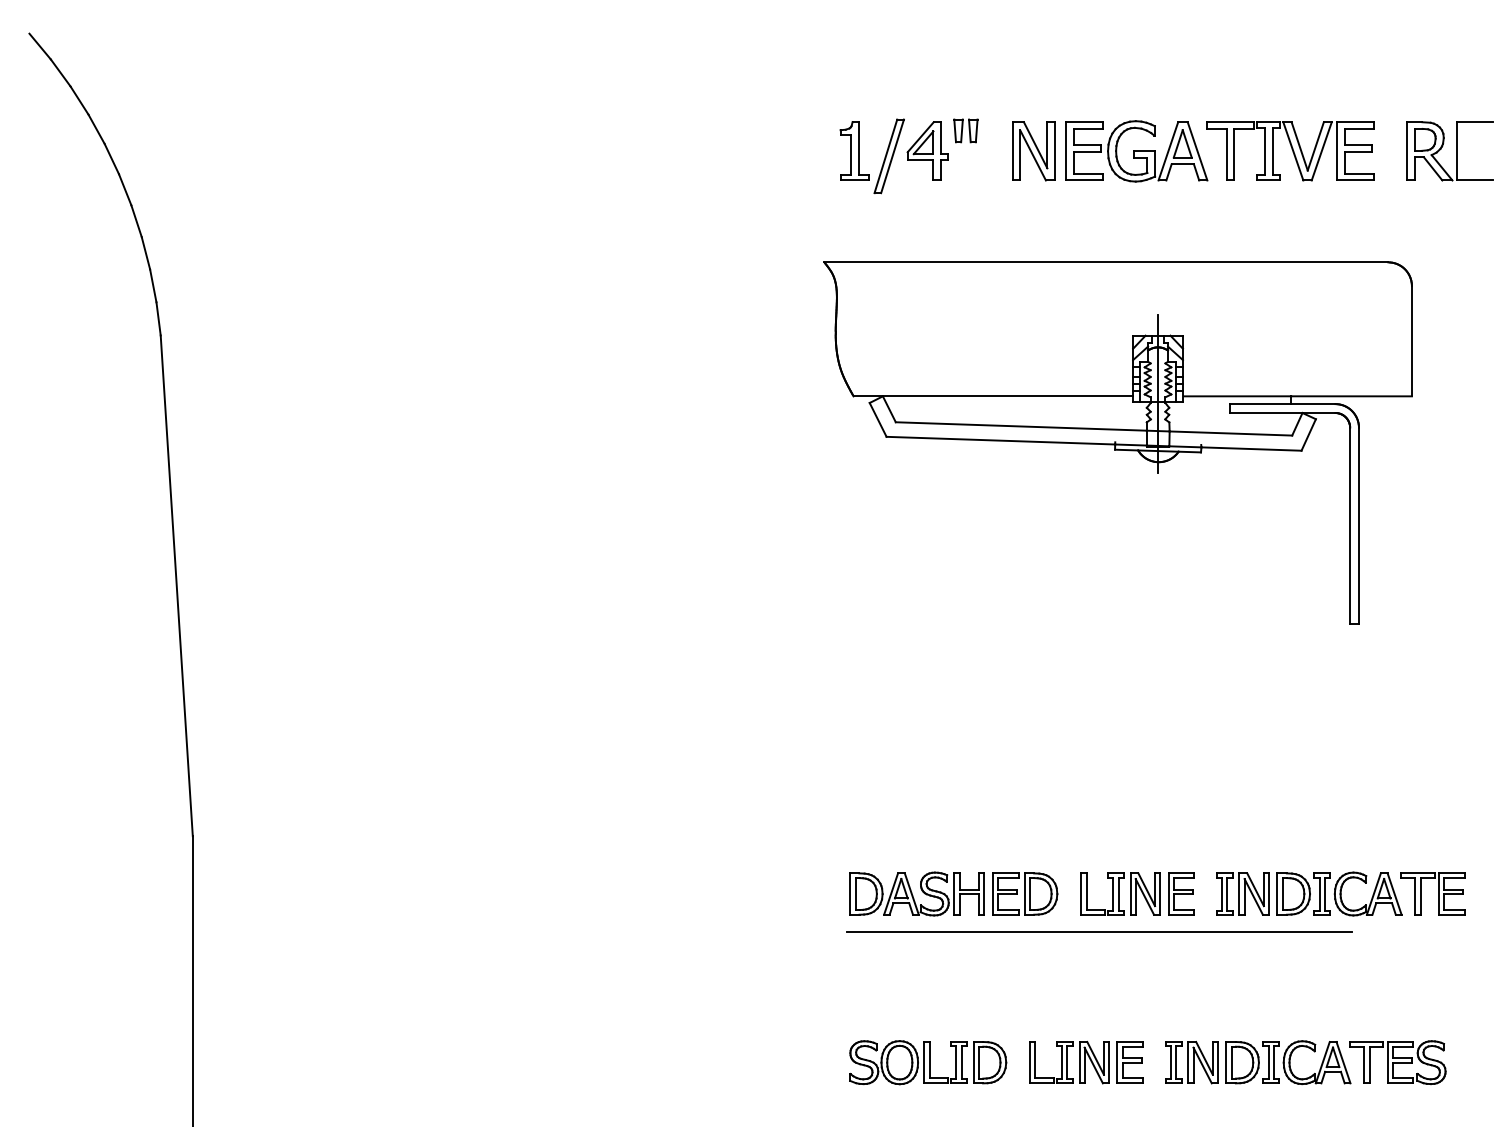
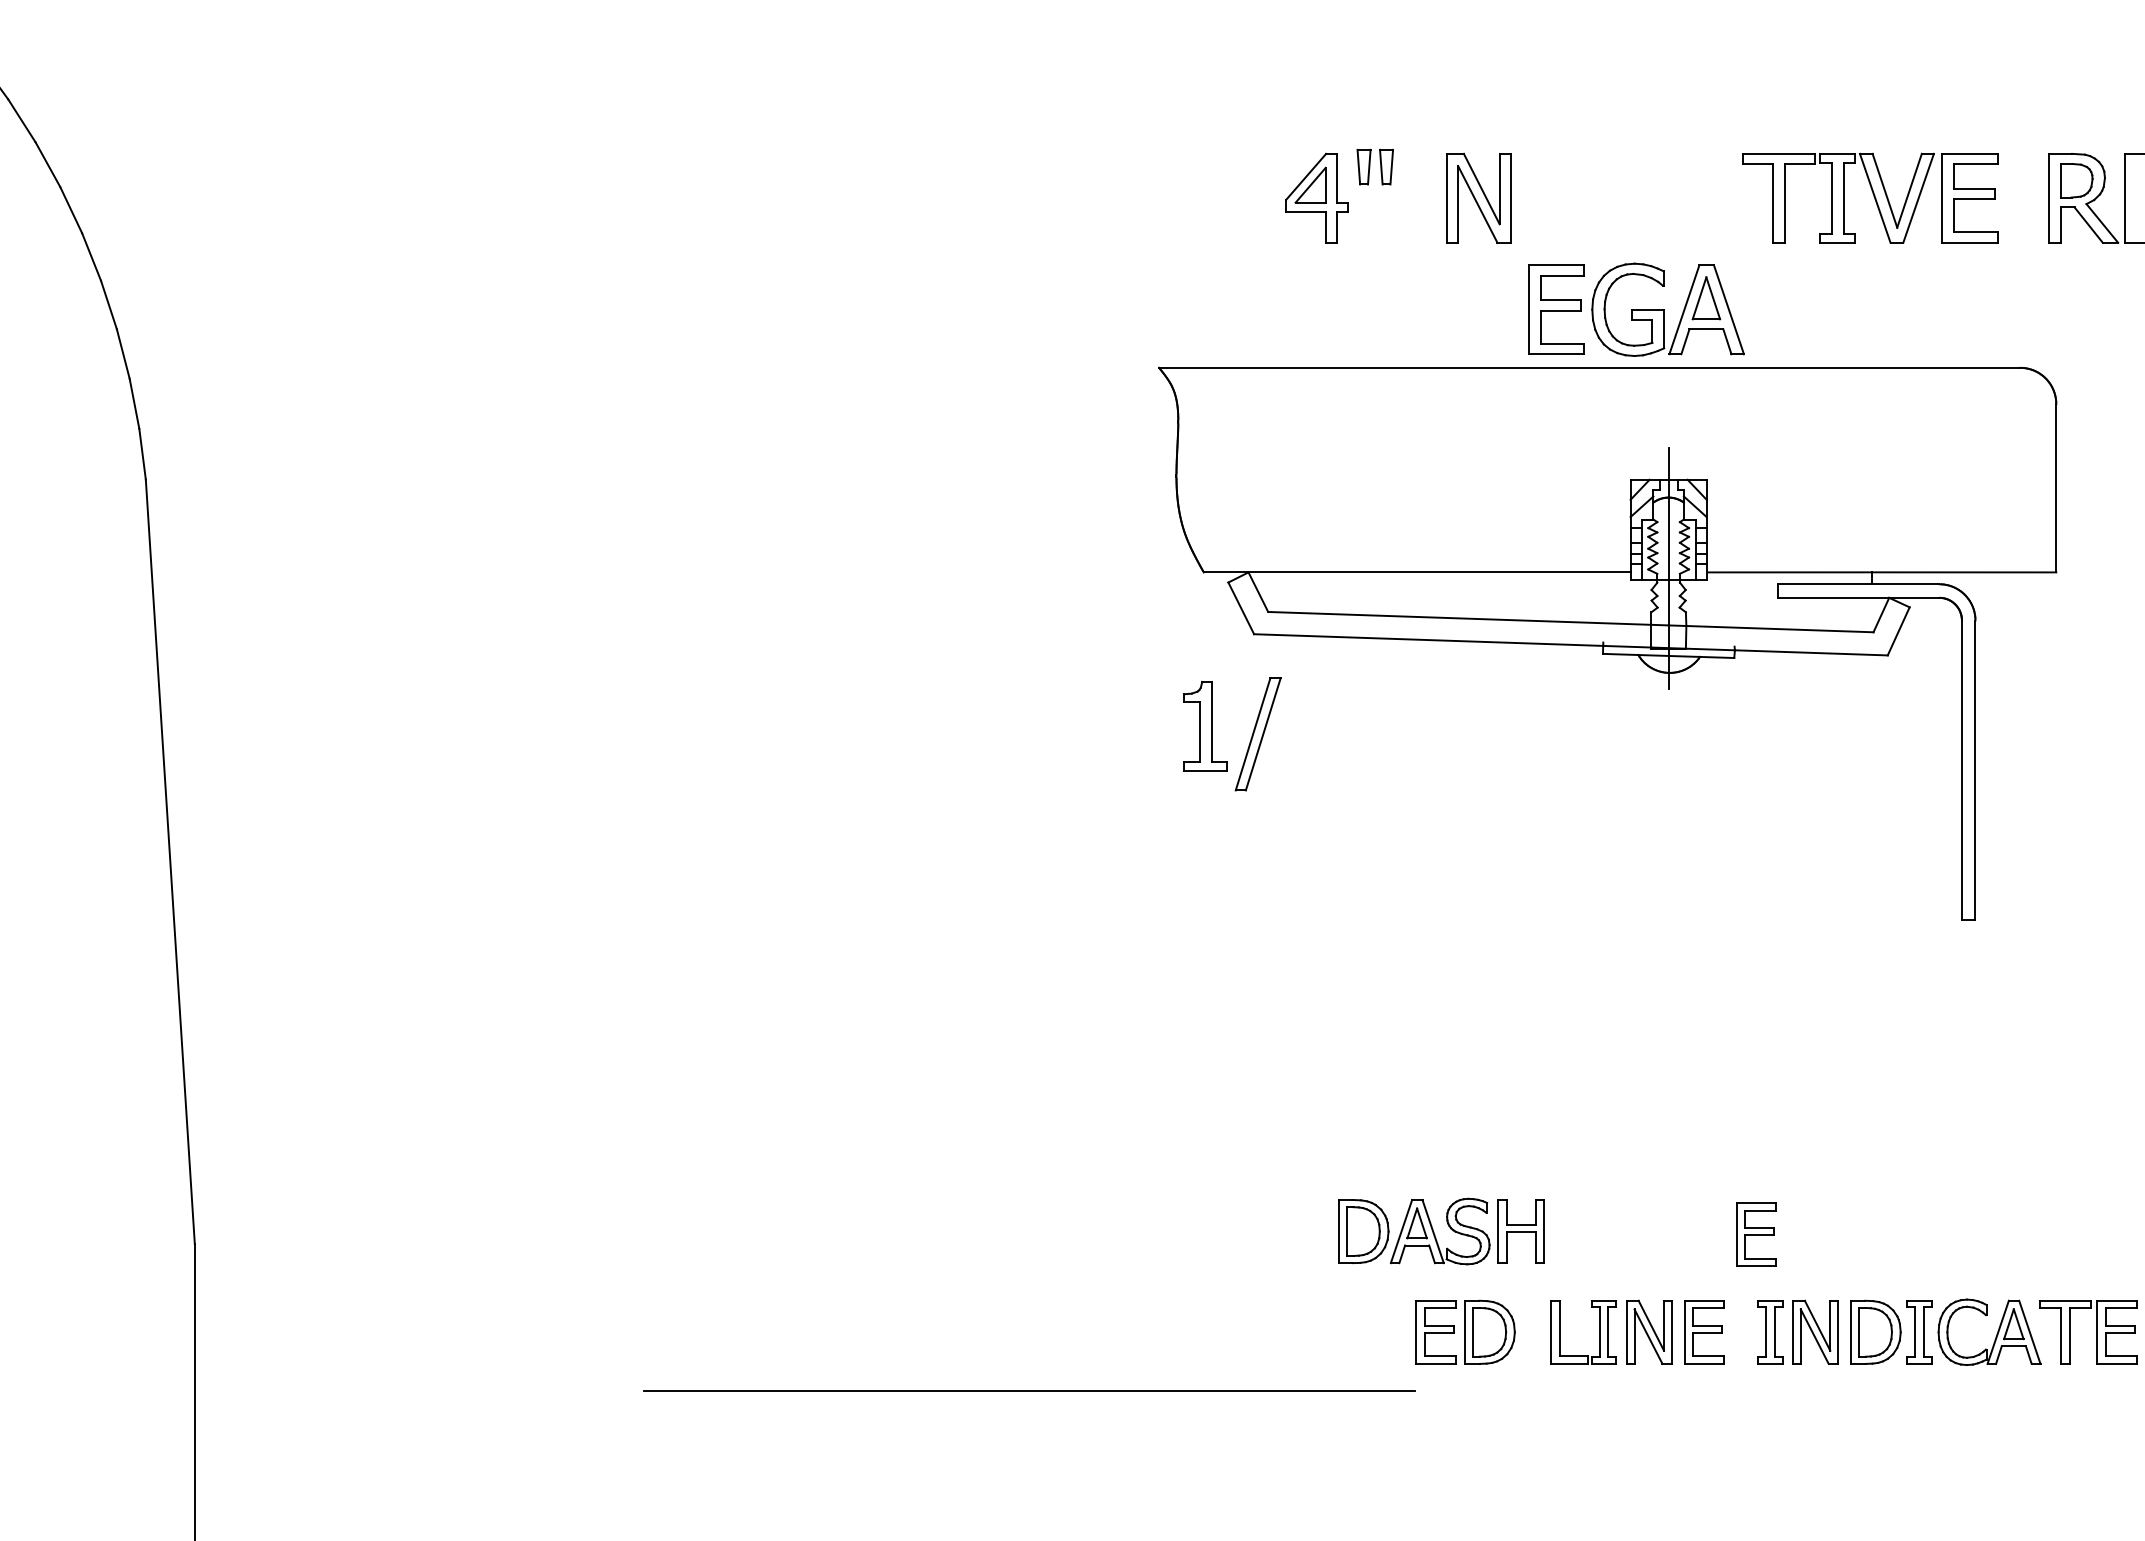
part: (1136, 151) -> (1635, 310), moved
part: (859, 156) -> (1212, 734), moved
part: (1215, 829) -> (1756, 1233), added
part: (916, 893) -> (1440, 1230), moved
line: (1099, 931) -> (1029, 1389), moved

